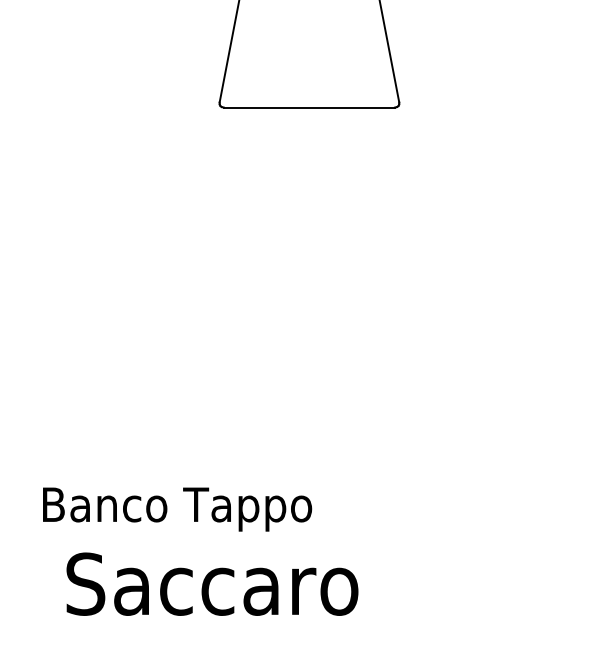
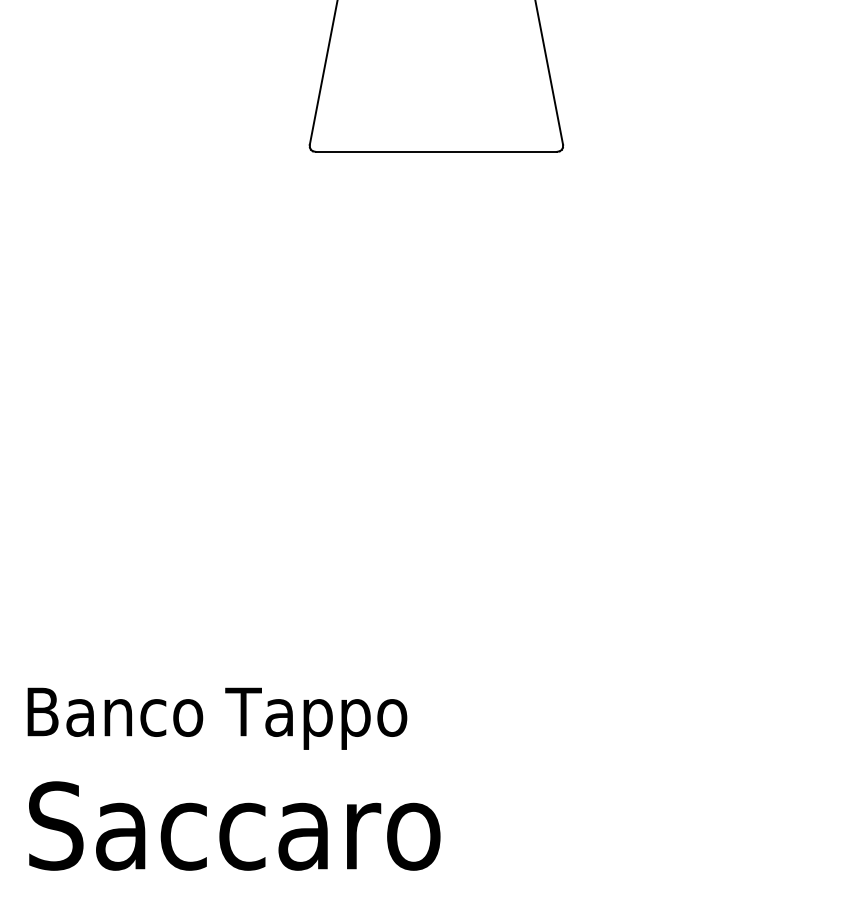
text: (177, 509) -> (217, 718), moved
text: (212, 583) -> (234, 825), moved

